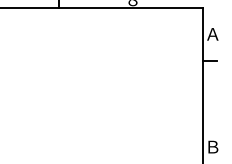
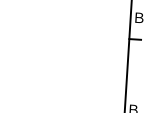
text: (212, 34) -> (138, 17), Ａ -> Ｂ

